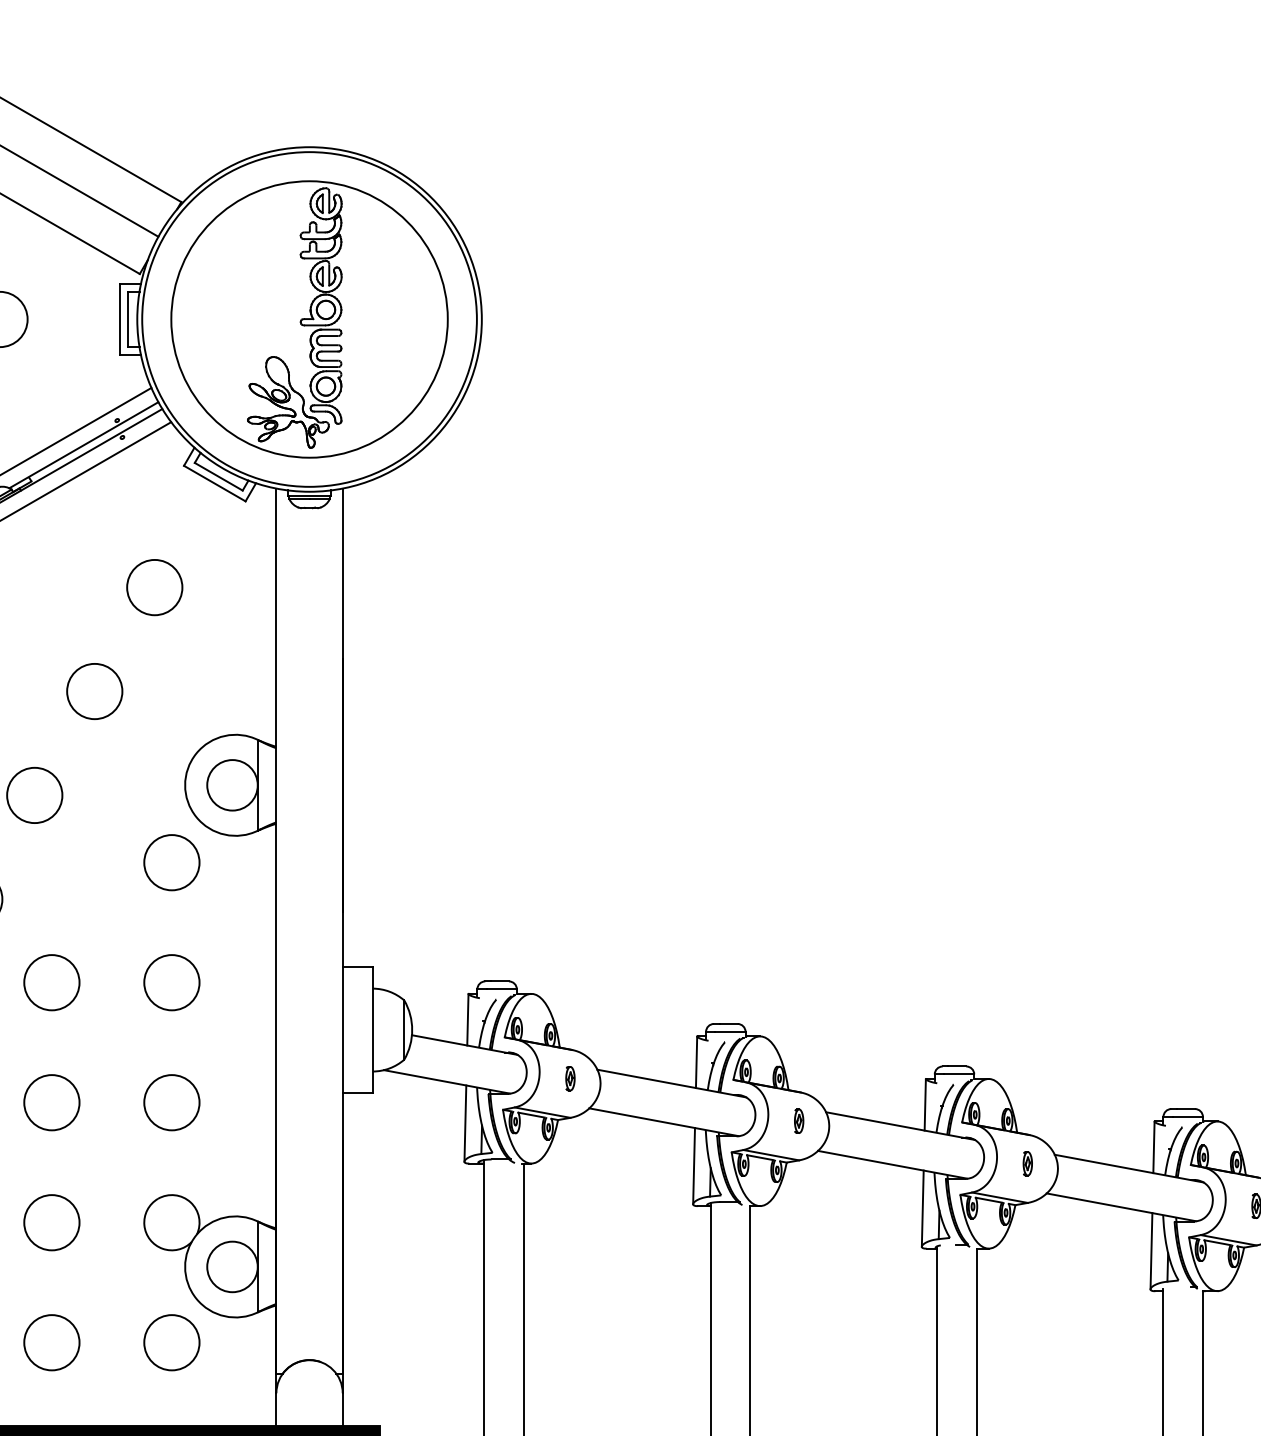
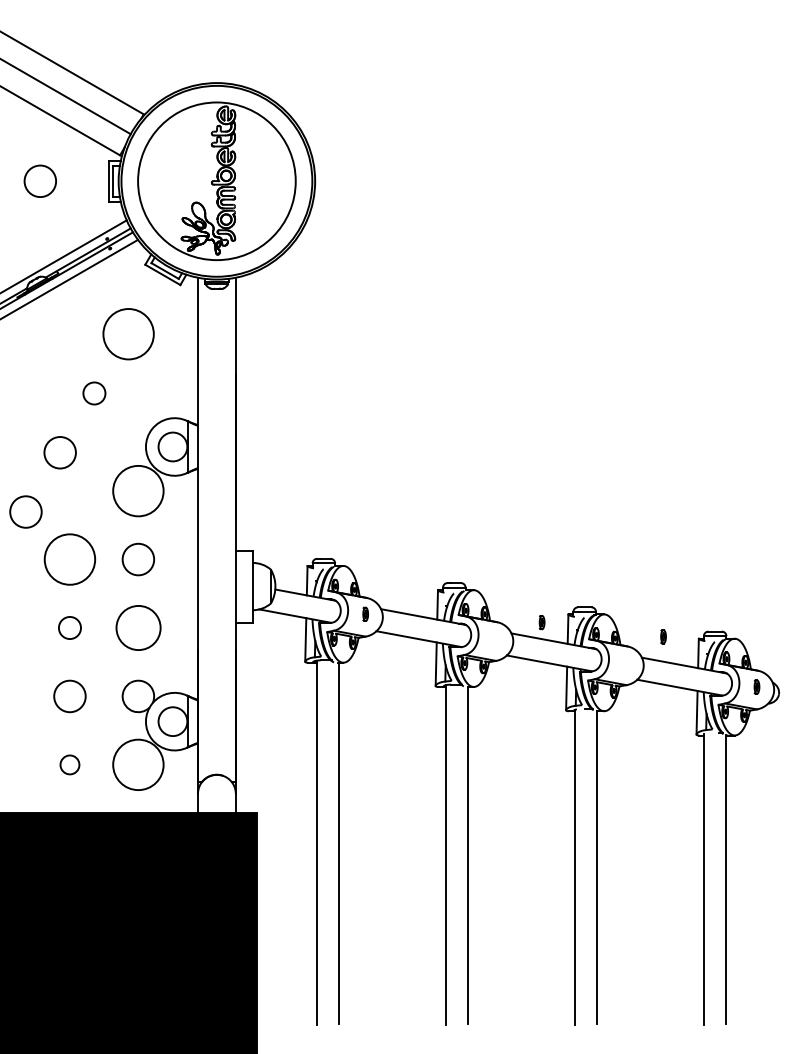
circle: (154, 586) -> (128, 333), size x1.6
circle: (94, 691) -> (94, 393), size x0.7
circle: (172, 861) -> (138, 490), size x1.6
circle: (51, 982) -> (69, 559), size x1.6
circle: (51, 1101) -> (69, 627), size x0.7
circle: (170, 1101) -> (137, 627), size x1.4
part: (798, 1121) -> (541, 622), moved
part: (1027, 1163) -> (663, 636), moved
circle: (51, 1342) -> (69, 764), size x0.6
circle: (172, 1342) -> (138, 764), size x1.6

